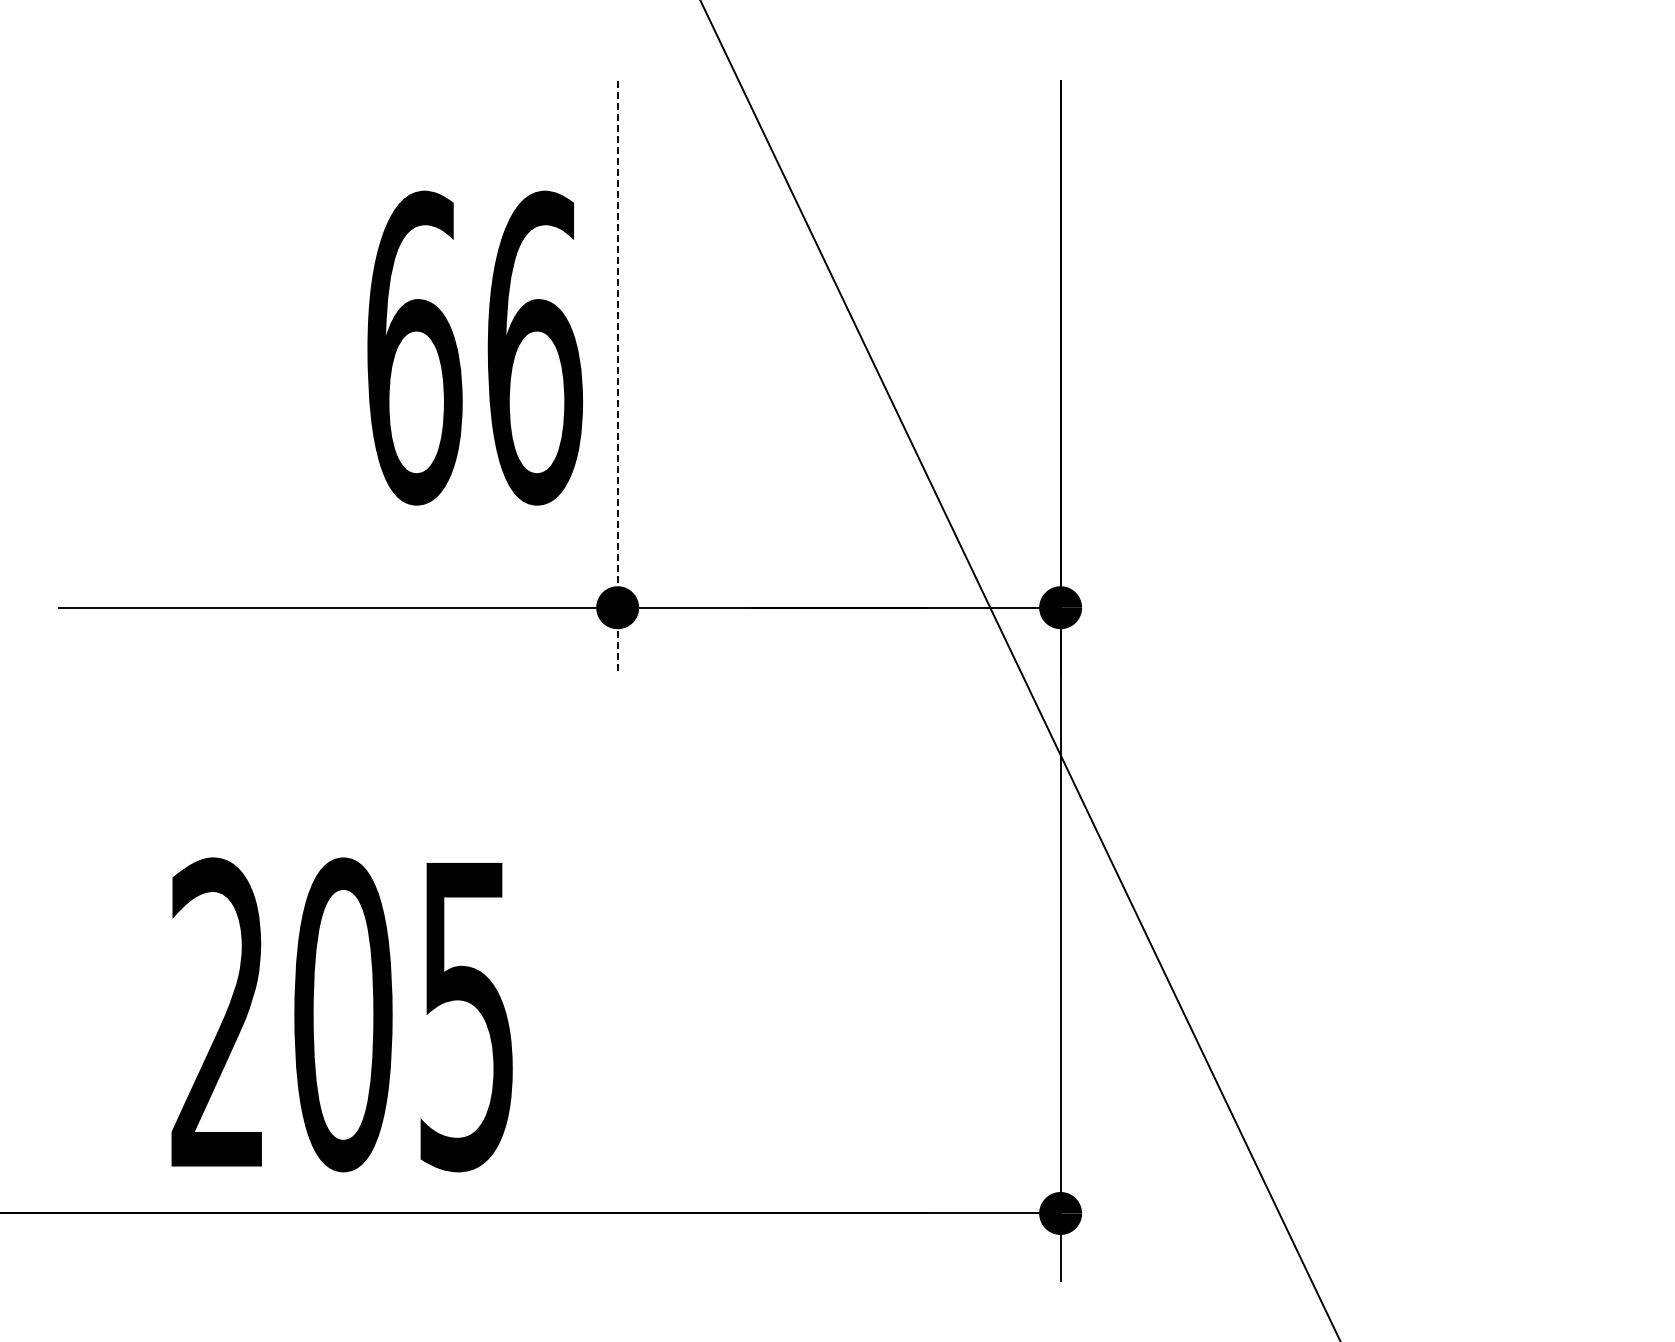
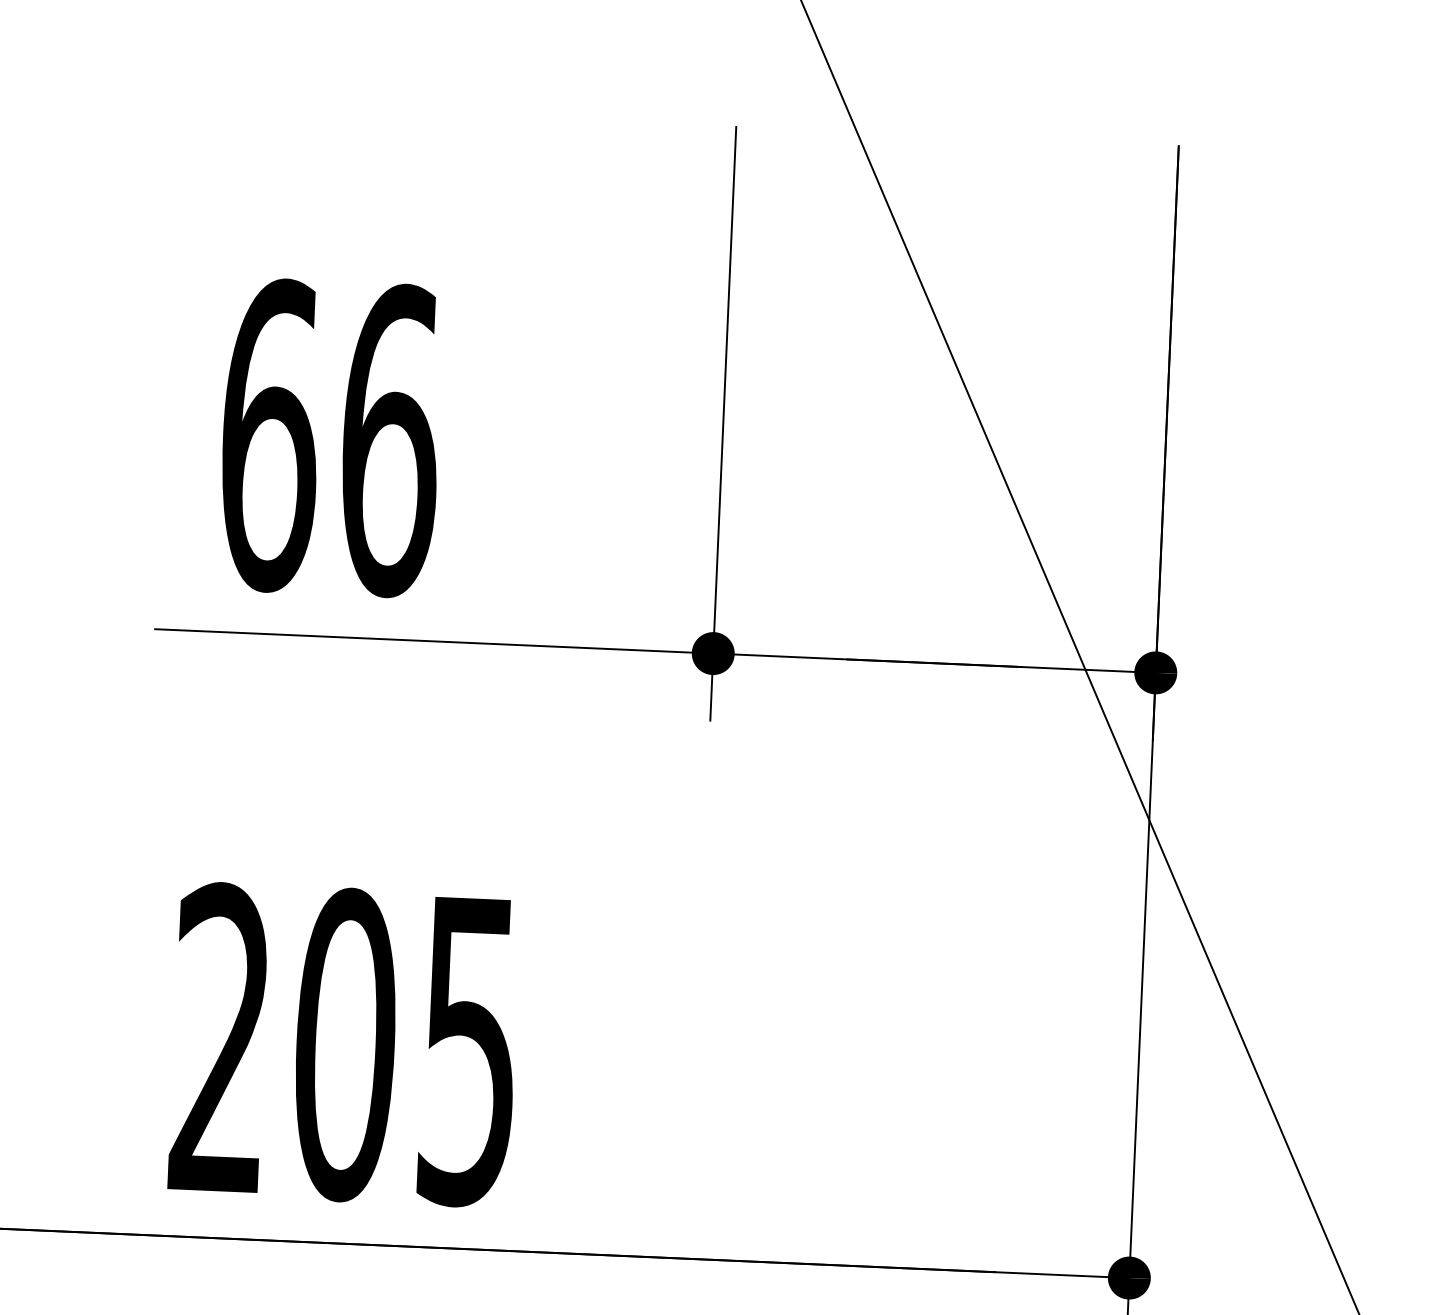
text: (474, 347) -> (330, 437), moved
line: (617, 378) -> (723, 424), dashed -> solid
text: (341, 1014) -> (343, 1044), moved

